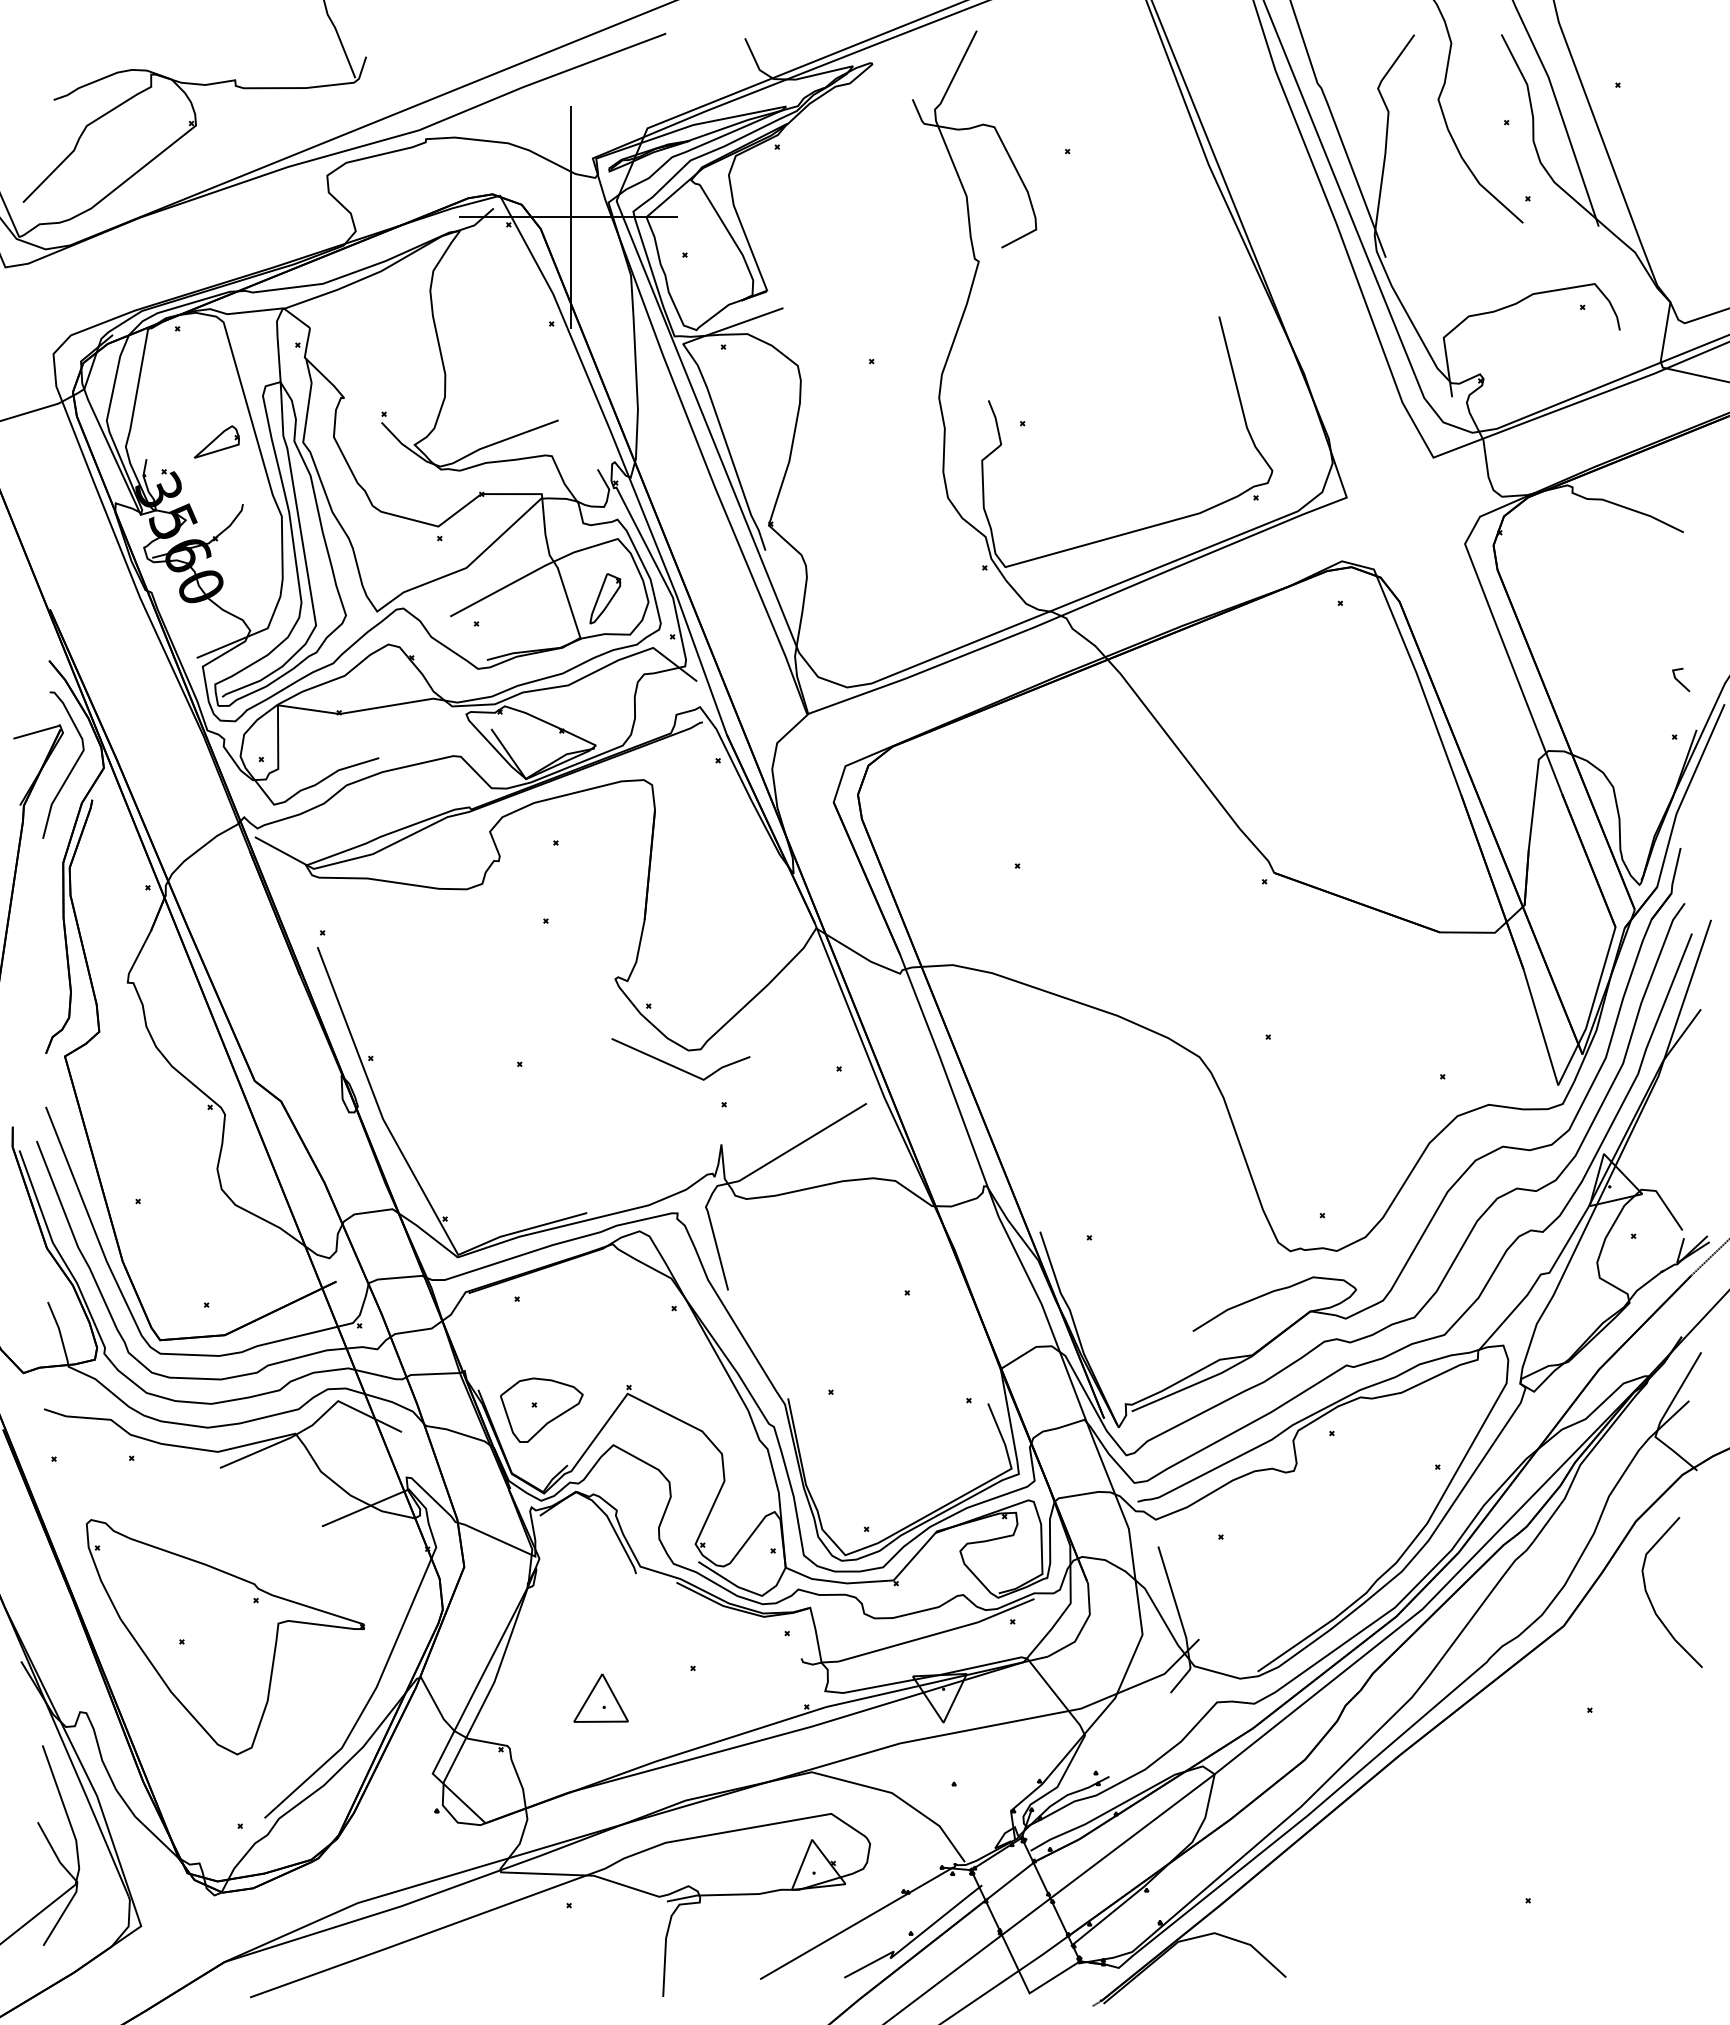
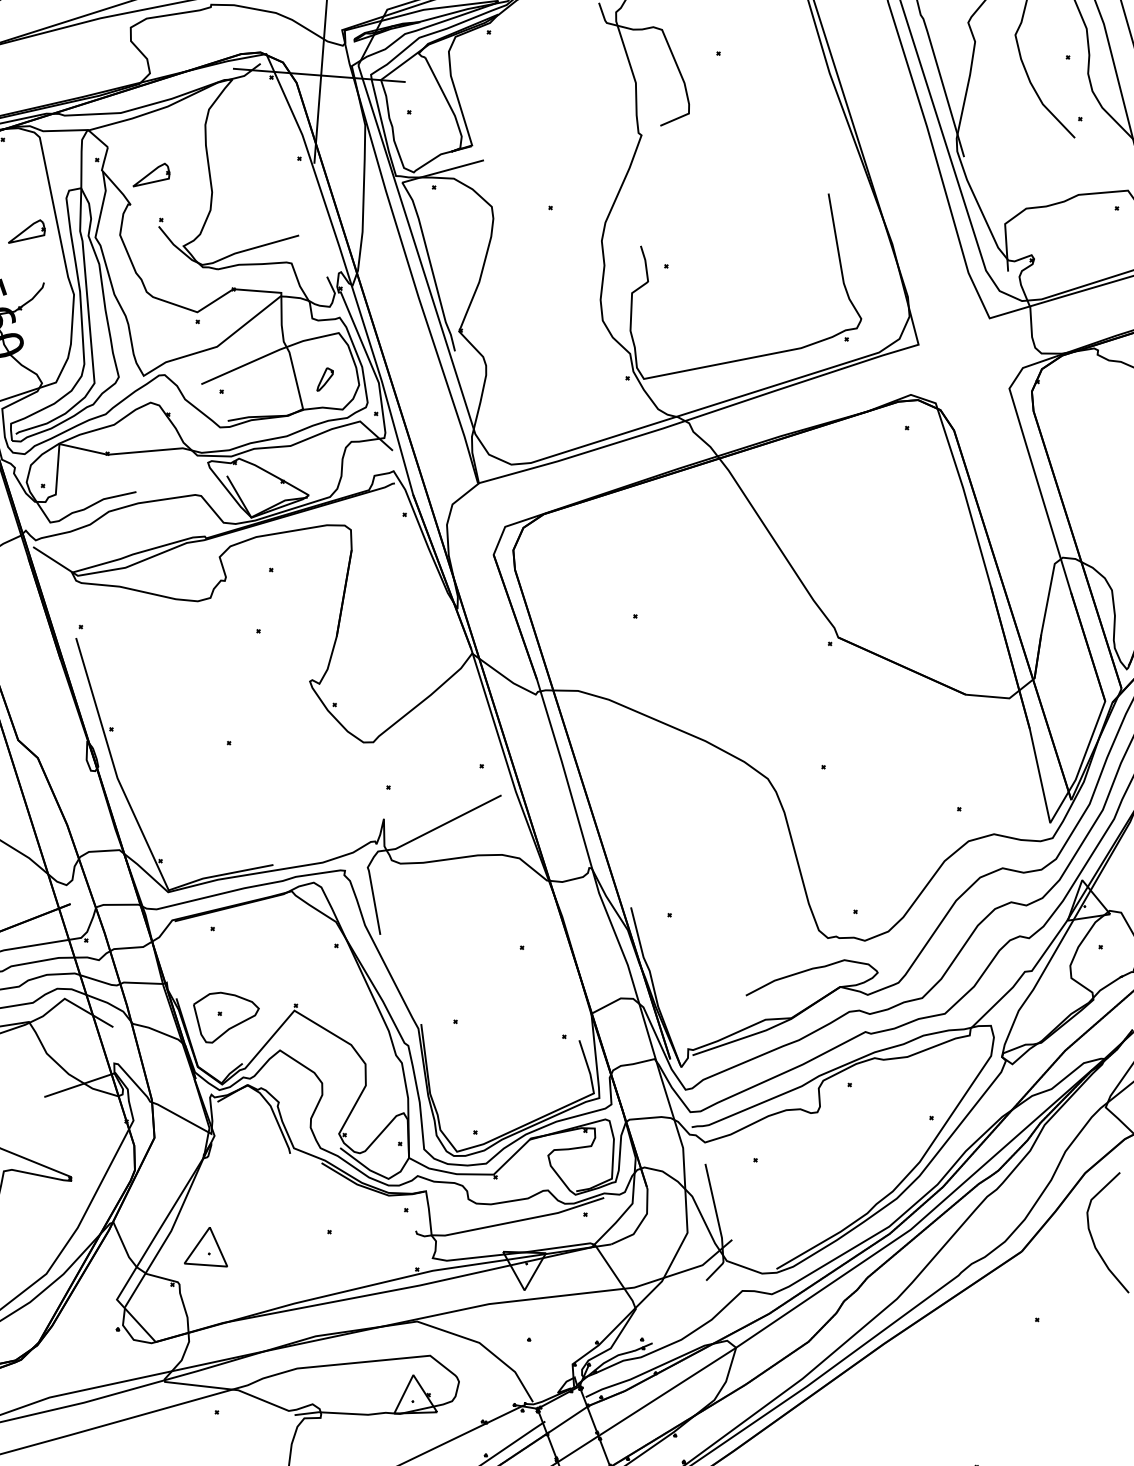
part: (367, 358) -> (151, 174), added
part: (605, 598) -> (325, 379), size x0.6
line: (676, 1066) -> (353, 754), removed
part: (600, 1697) -> (206, 1245), moved

